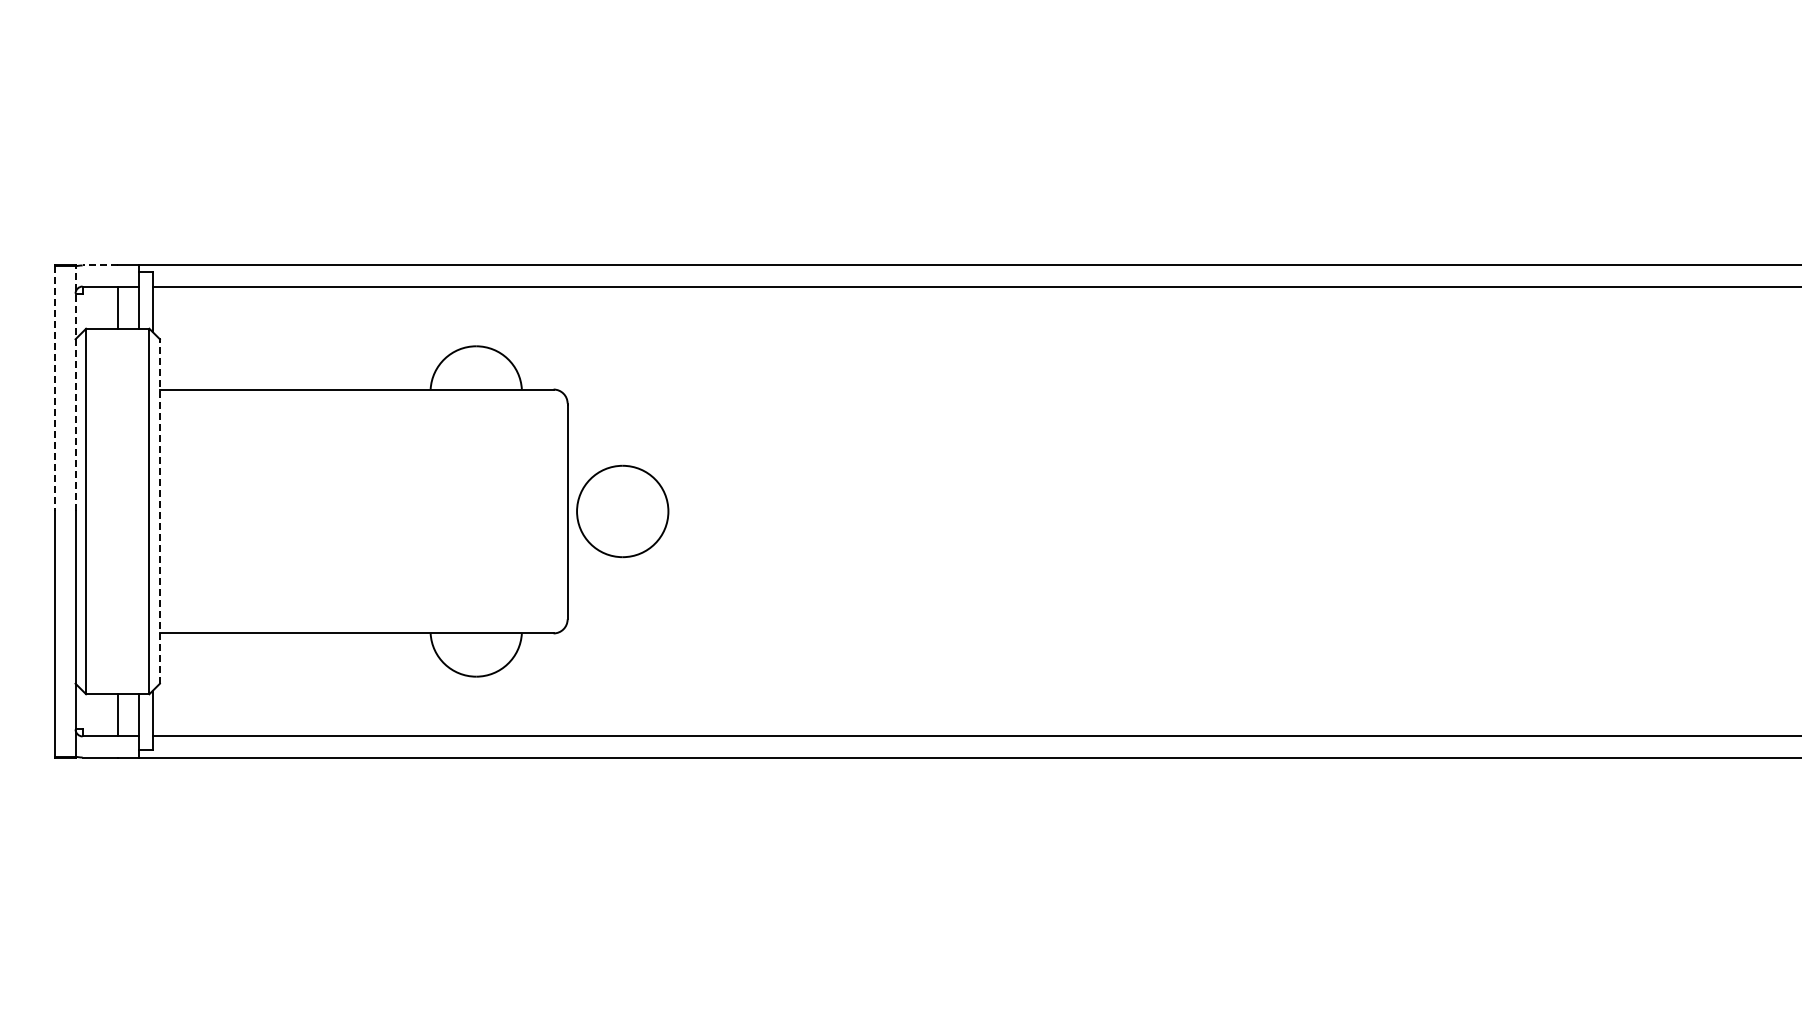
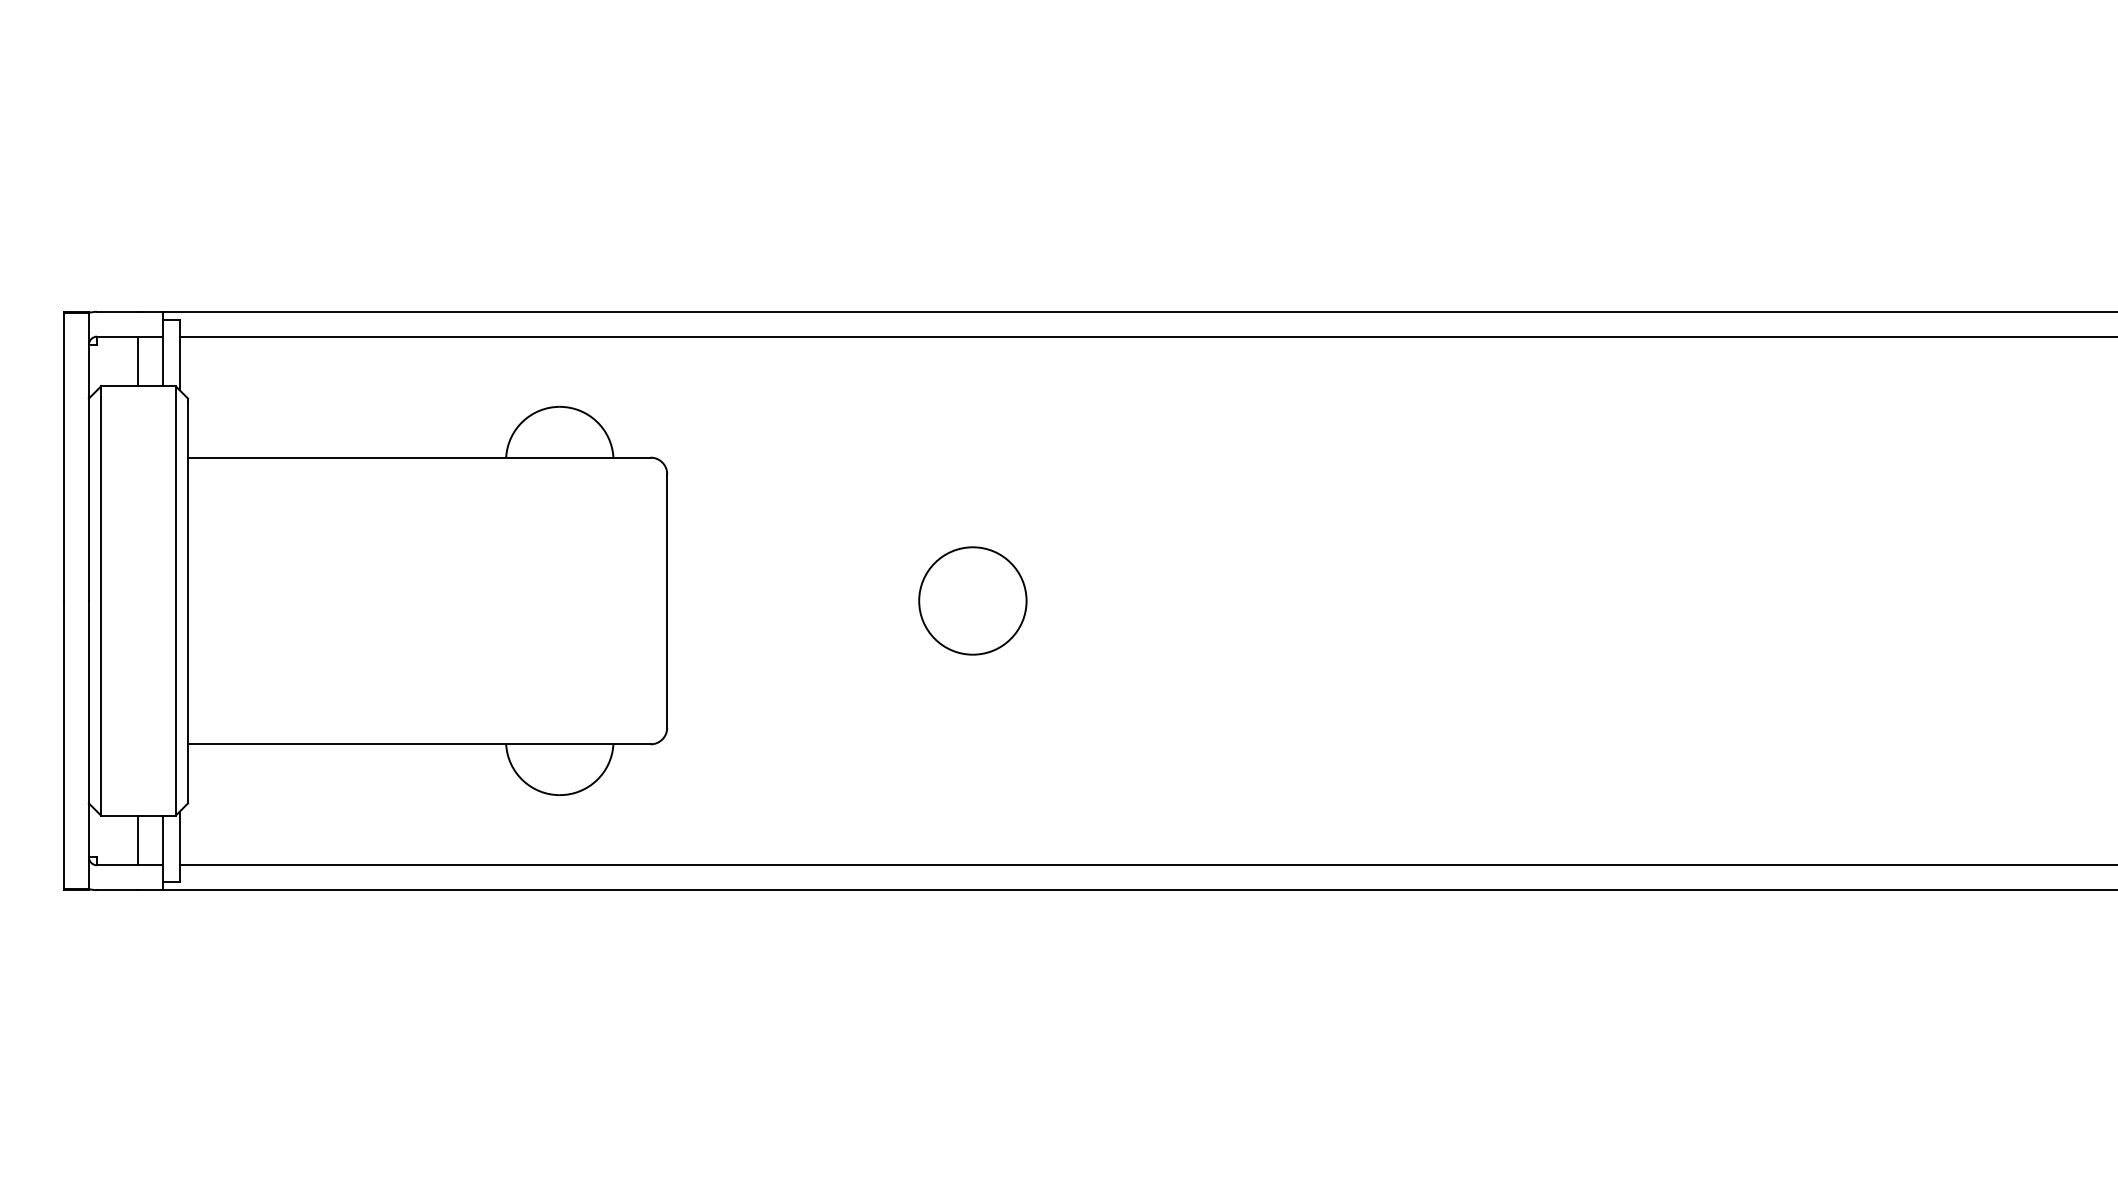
line: (100, 265) -> (118, 311), dashed -> solid
line: (54, 388) -> (64, 456), dashed -> solid
line: (75, 388) -> (88, 456), dashed -> solid
line: (159, 511) -> (187, 601), dashed -> solid
part: (622, 511) -> (972, 601), moved

